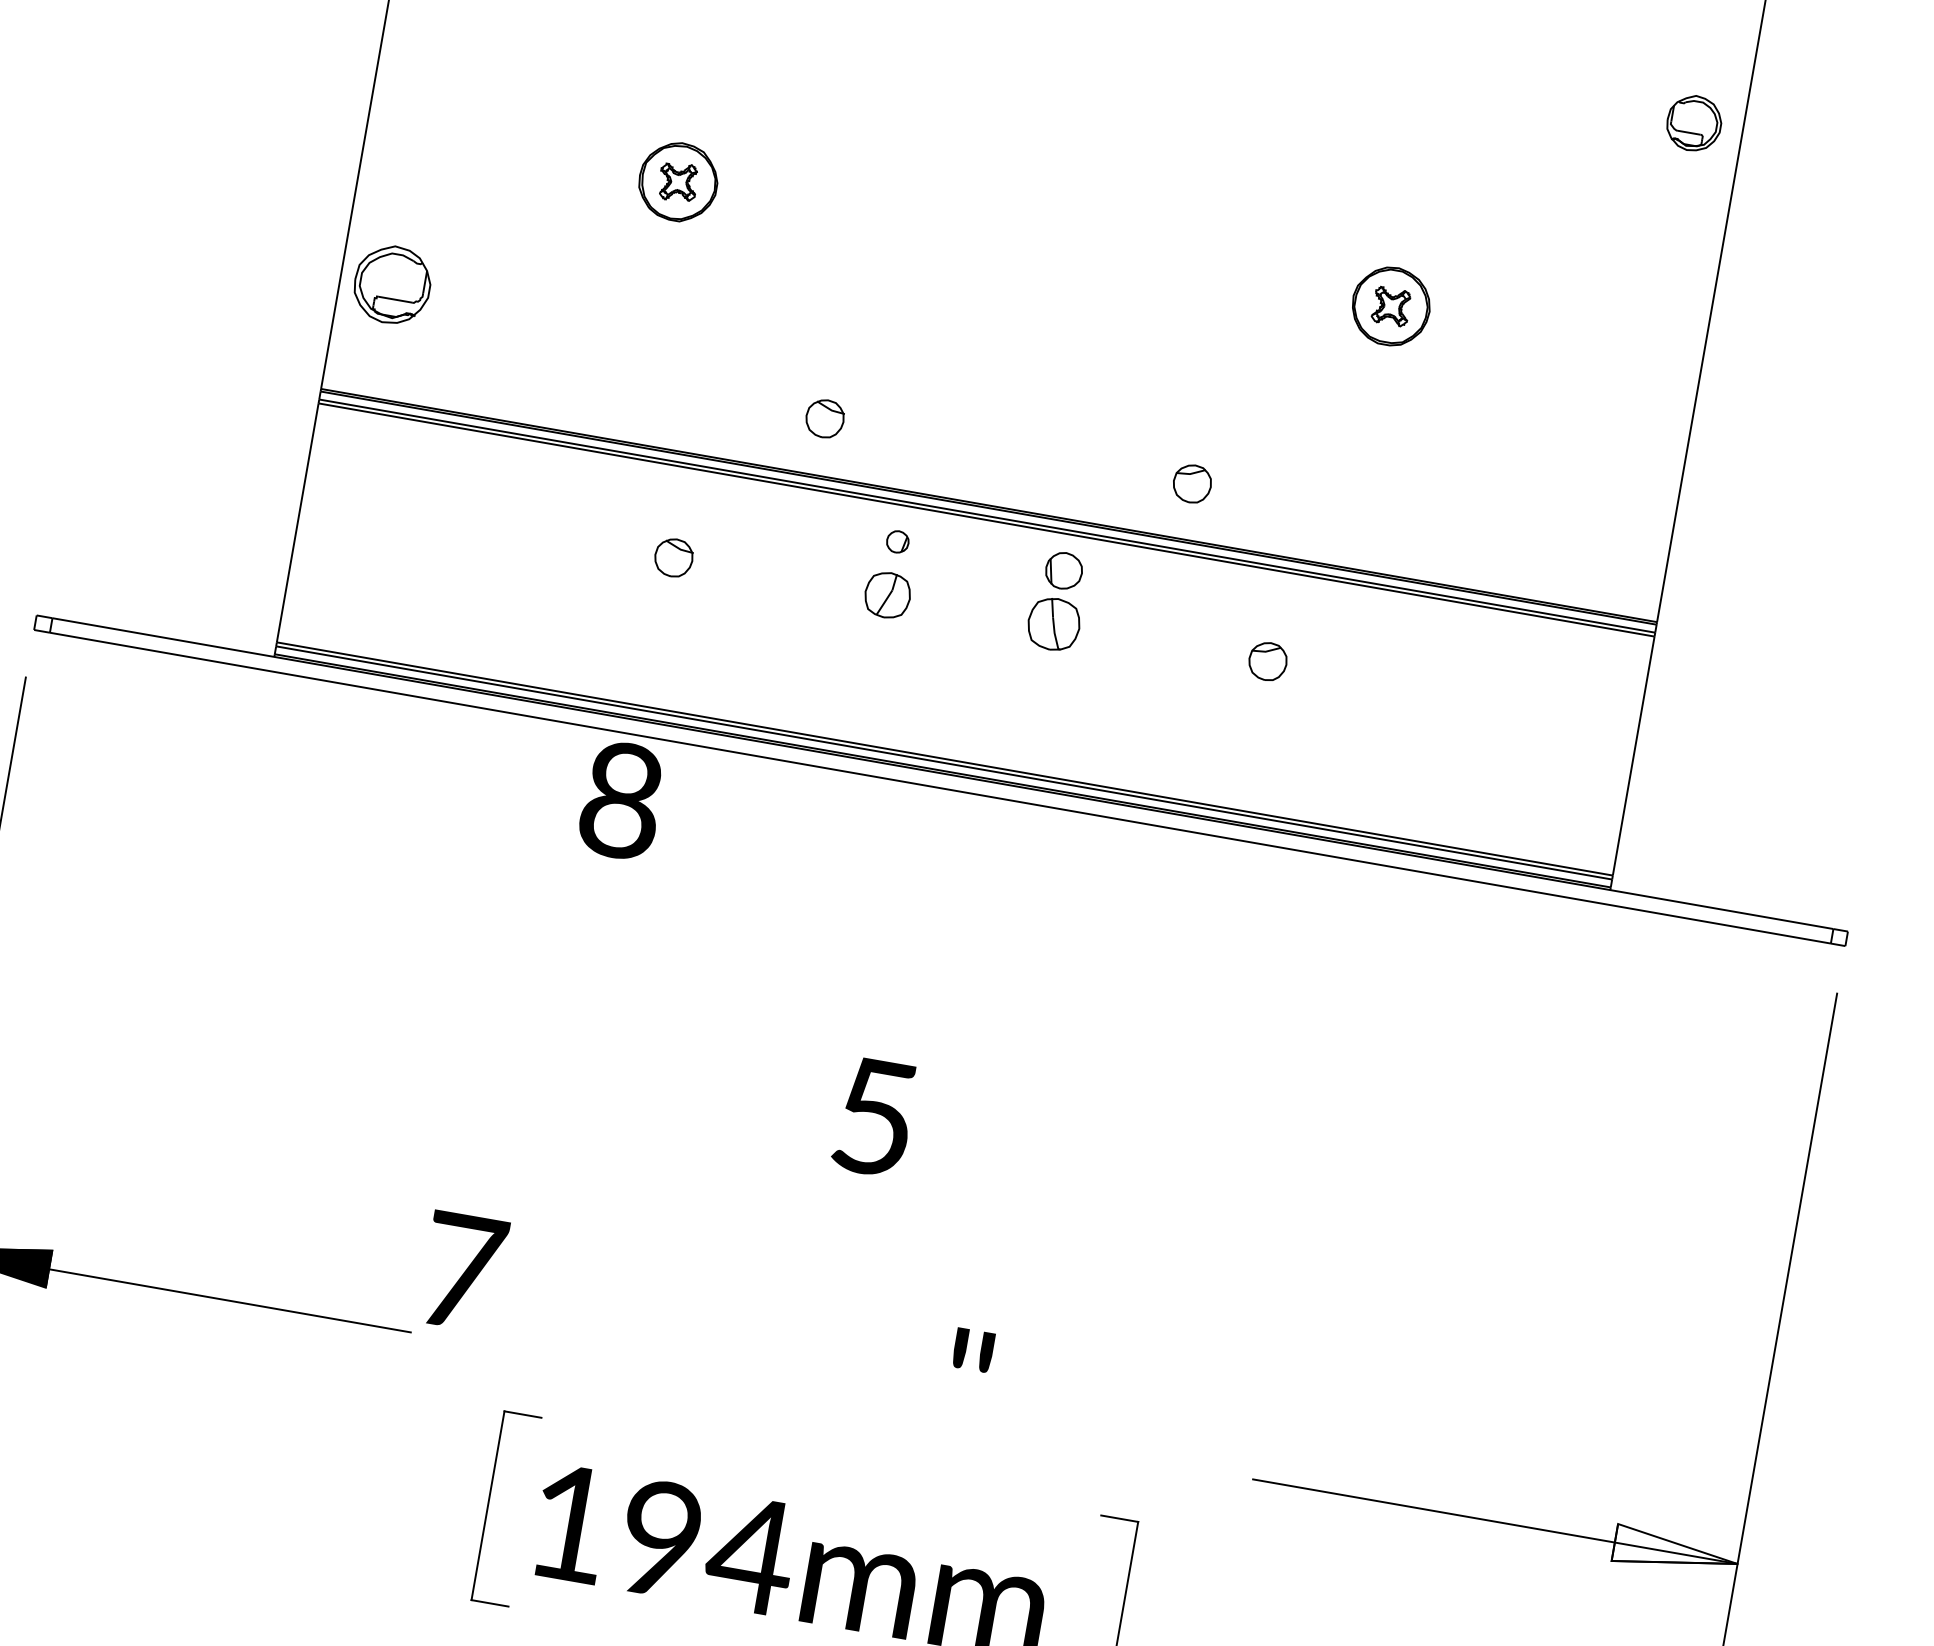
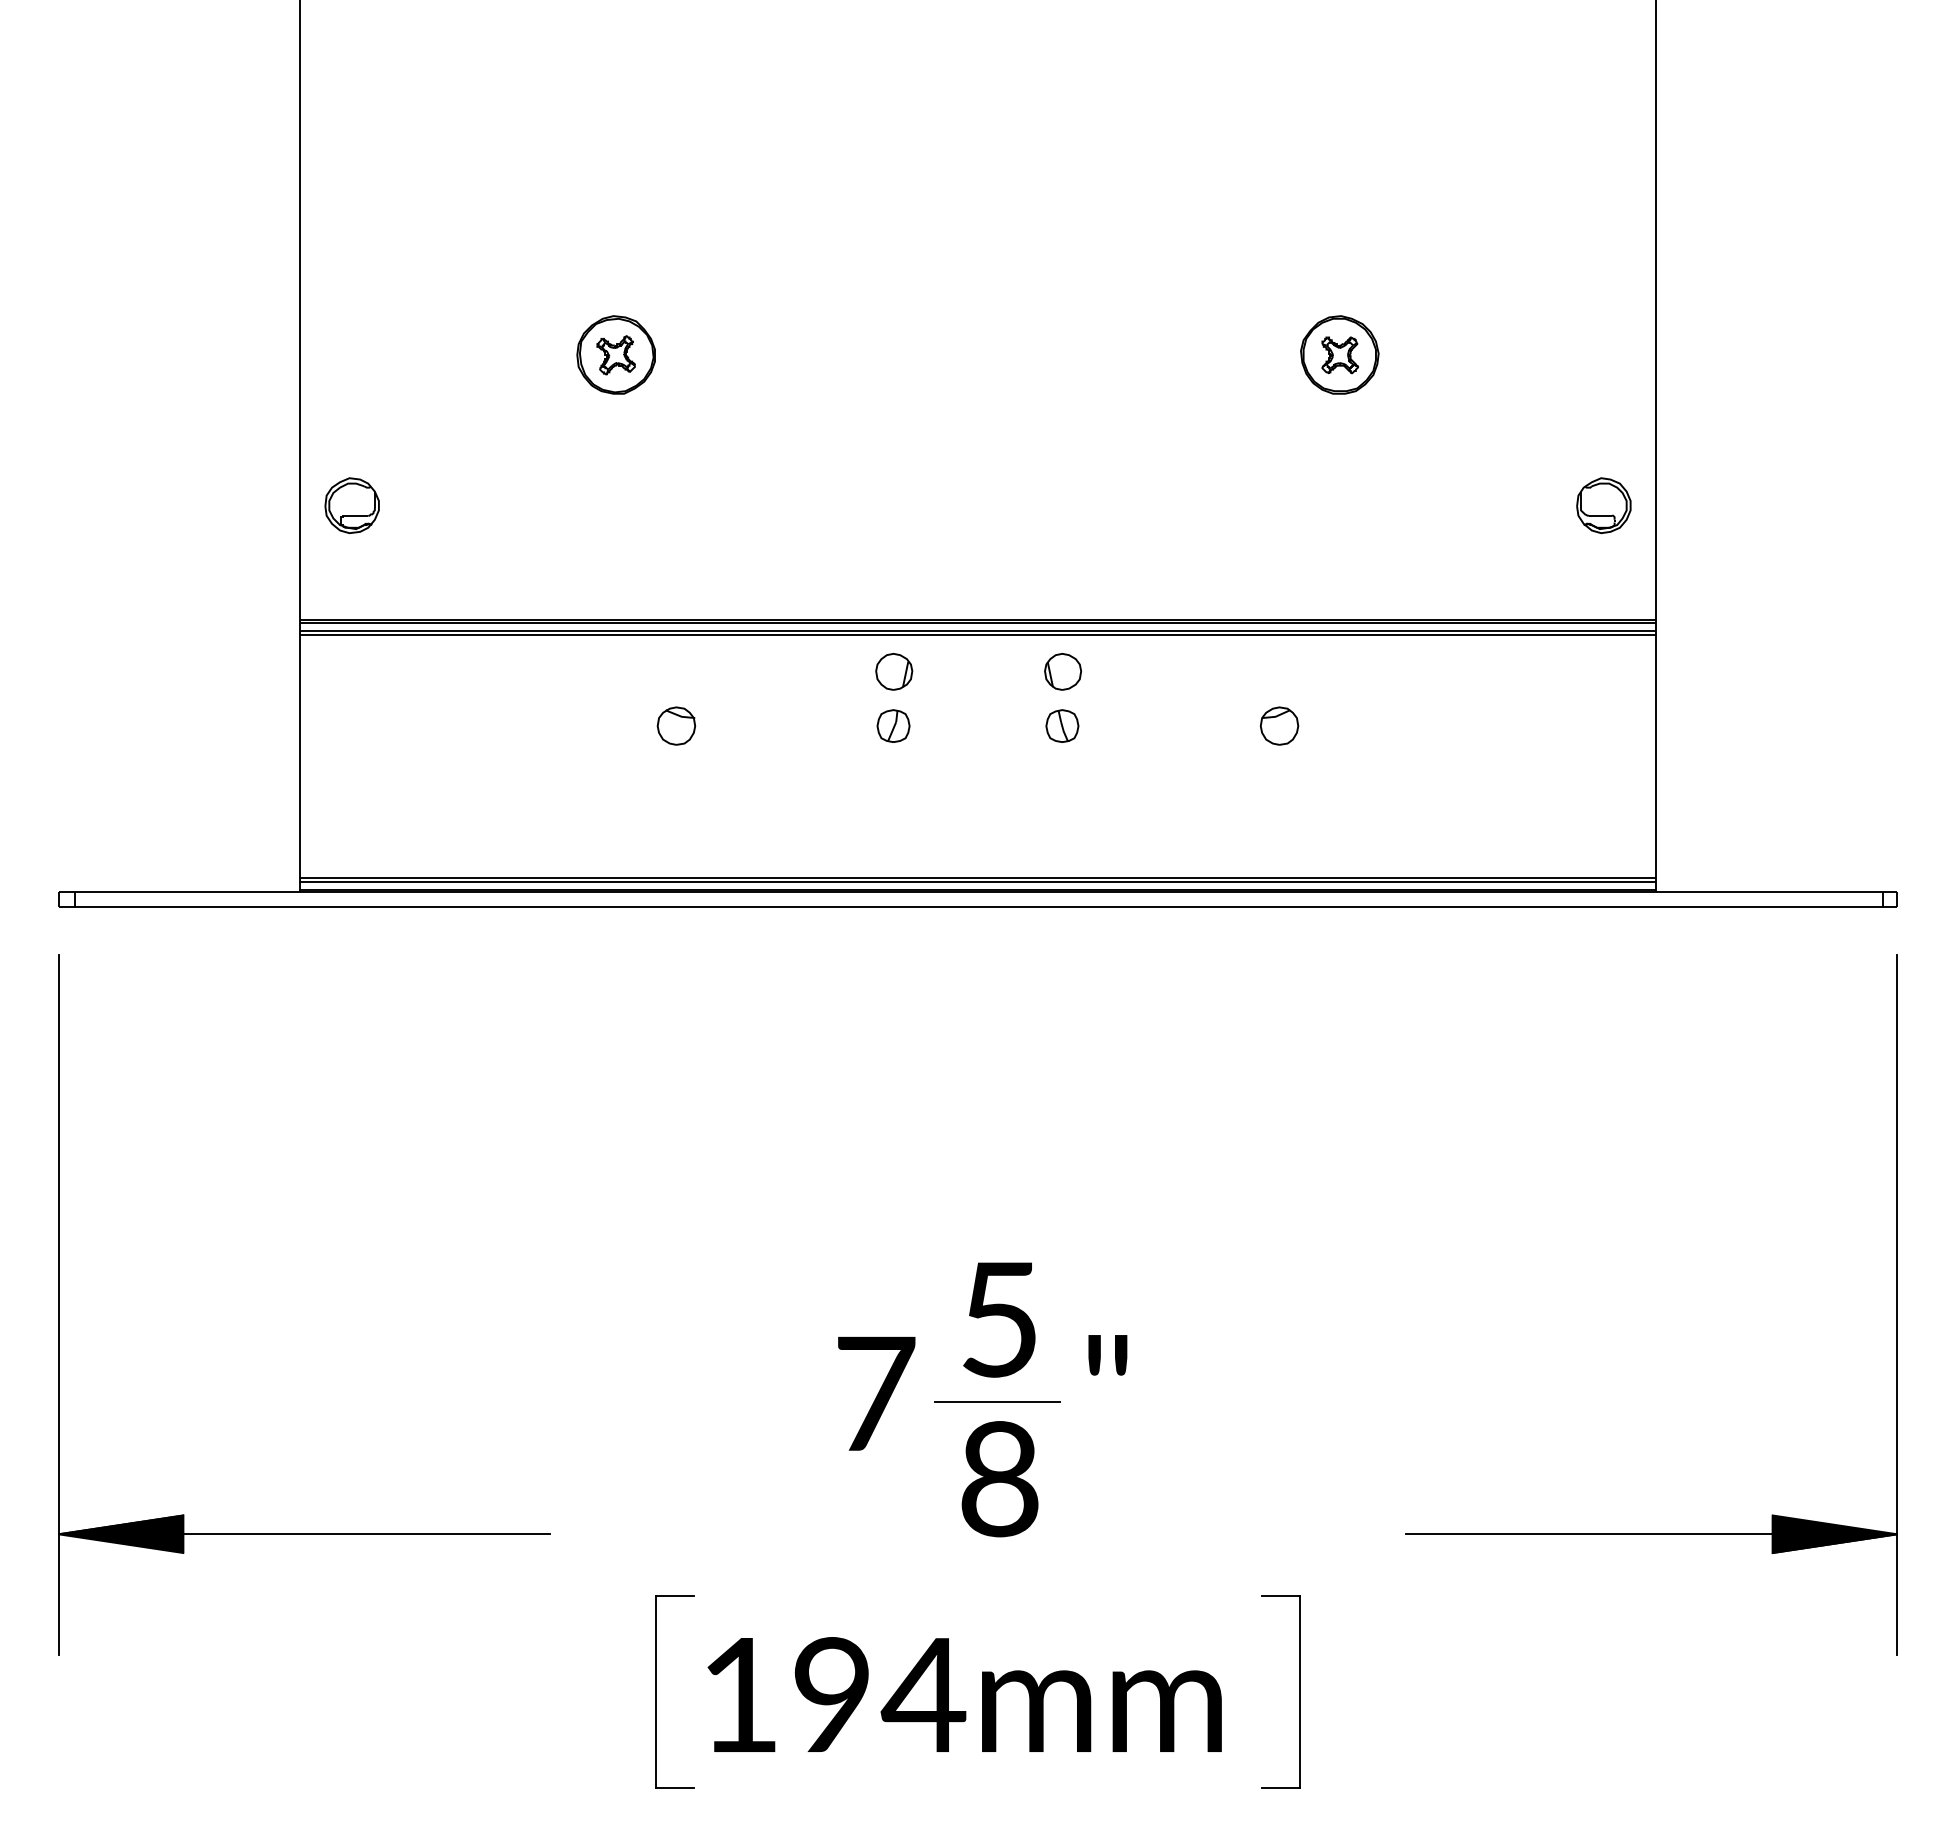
part: (1693, 123) -> (1603, 505), moved
part: (391, 284) -> (351, 505), size x0.71
part: (825, 418) -> (801, 562), removed
part: (1192, 483) -> (1174, 563), removed
part: (898, 541) -> (894, 671), size x1.67
part: (887, 594) -> (893, 725), size x0.71
part: (1054, 623) -> (1062, 725), size x0.62
text: (621, 800) -> (999, 1479), moved
text: (874, 1117) -> (999, 1319), moved
text: (463, 1271) -> (876, 1393), moved
line: (874, 1278) -> (997, 1401), added
text: (973, 1350) -> (1107, 1355), moved
fill: (1675, 1553) -> (1834, 1534), added

